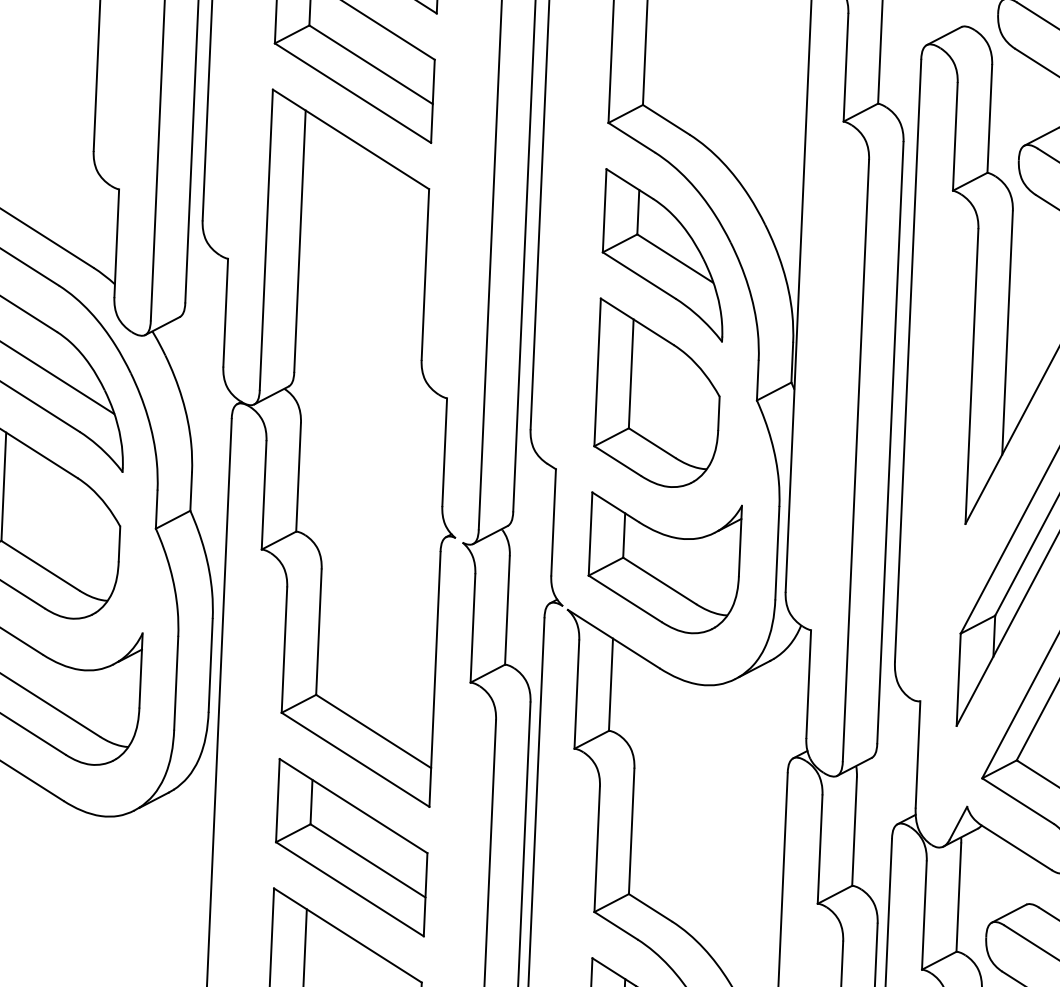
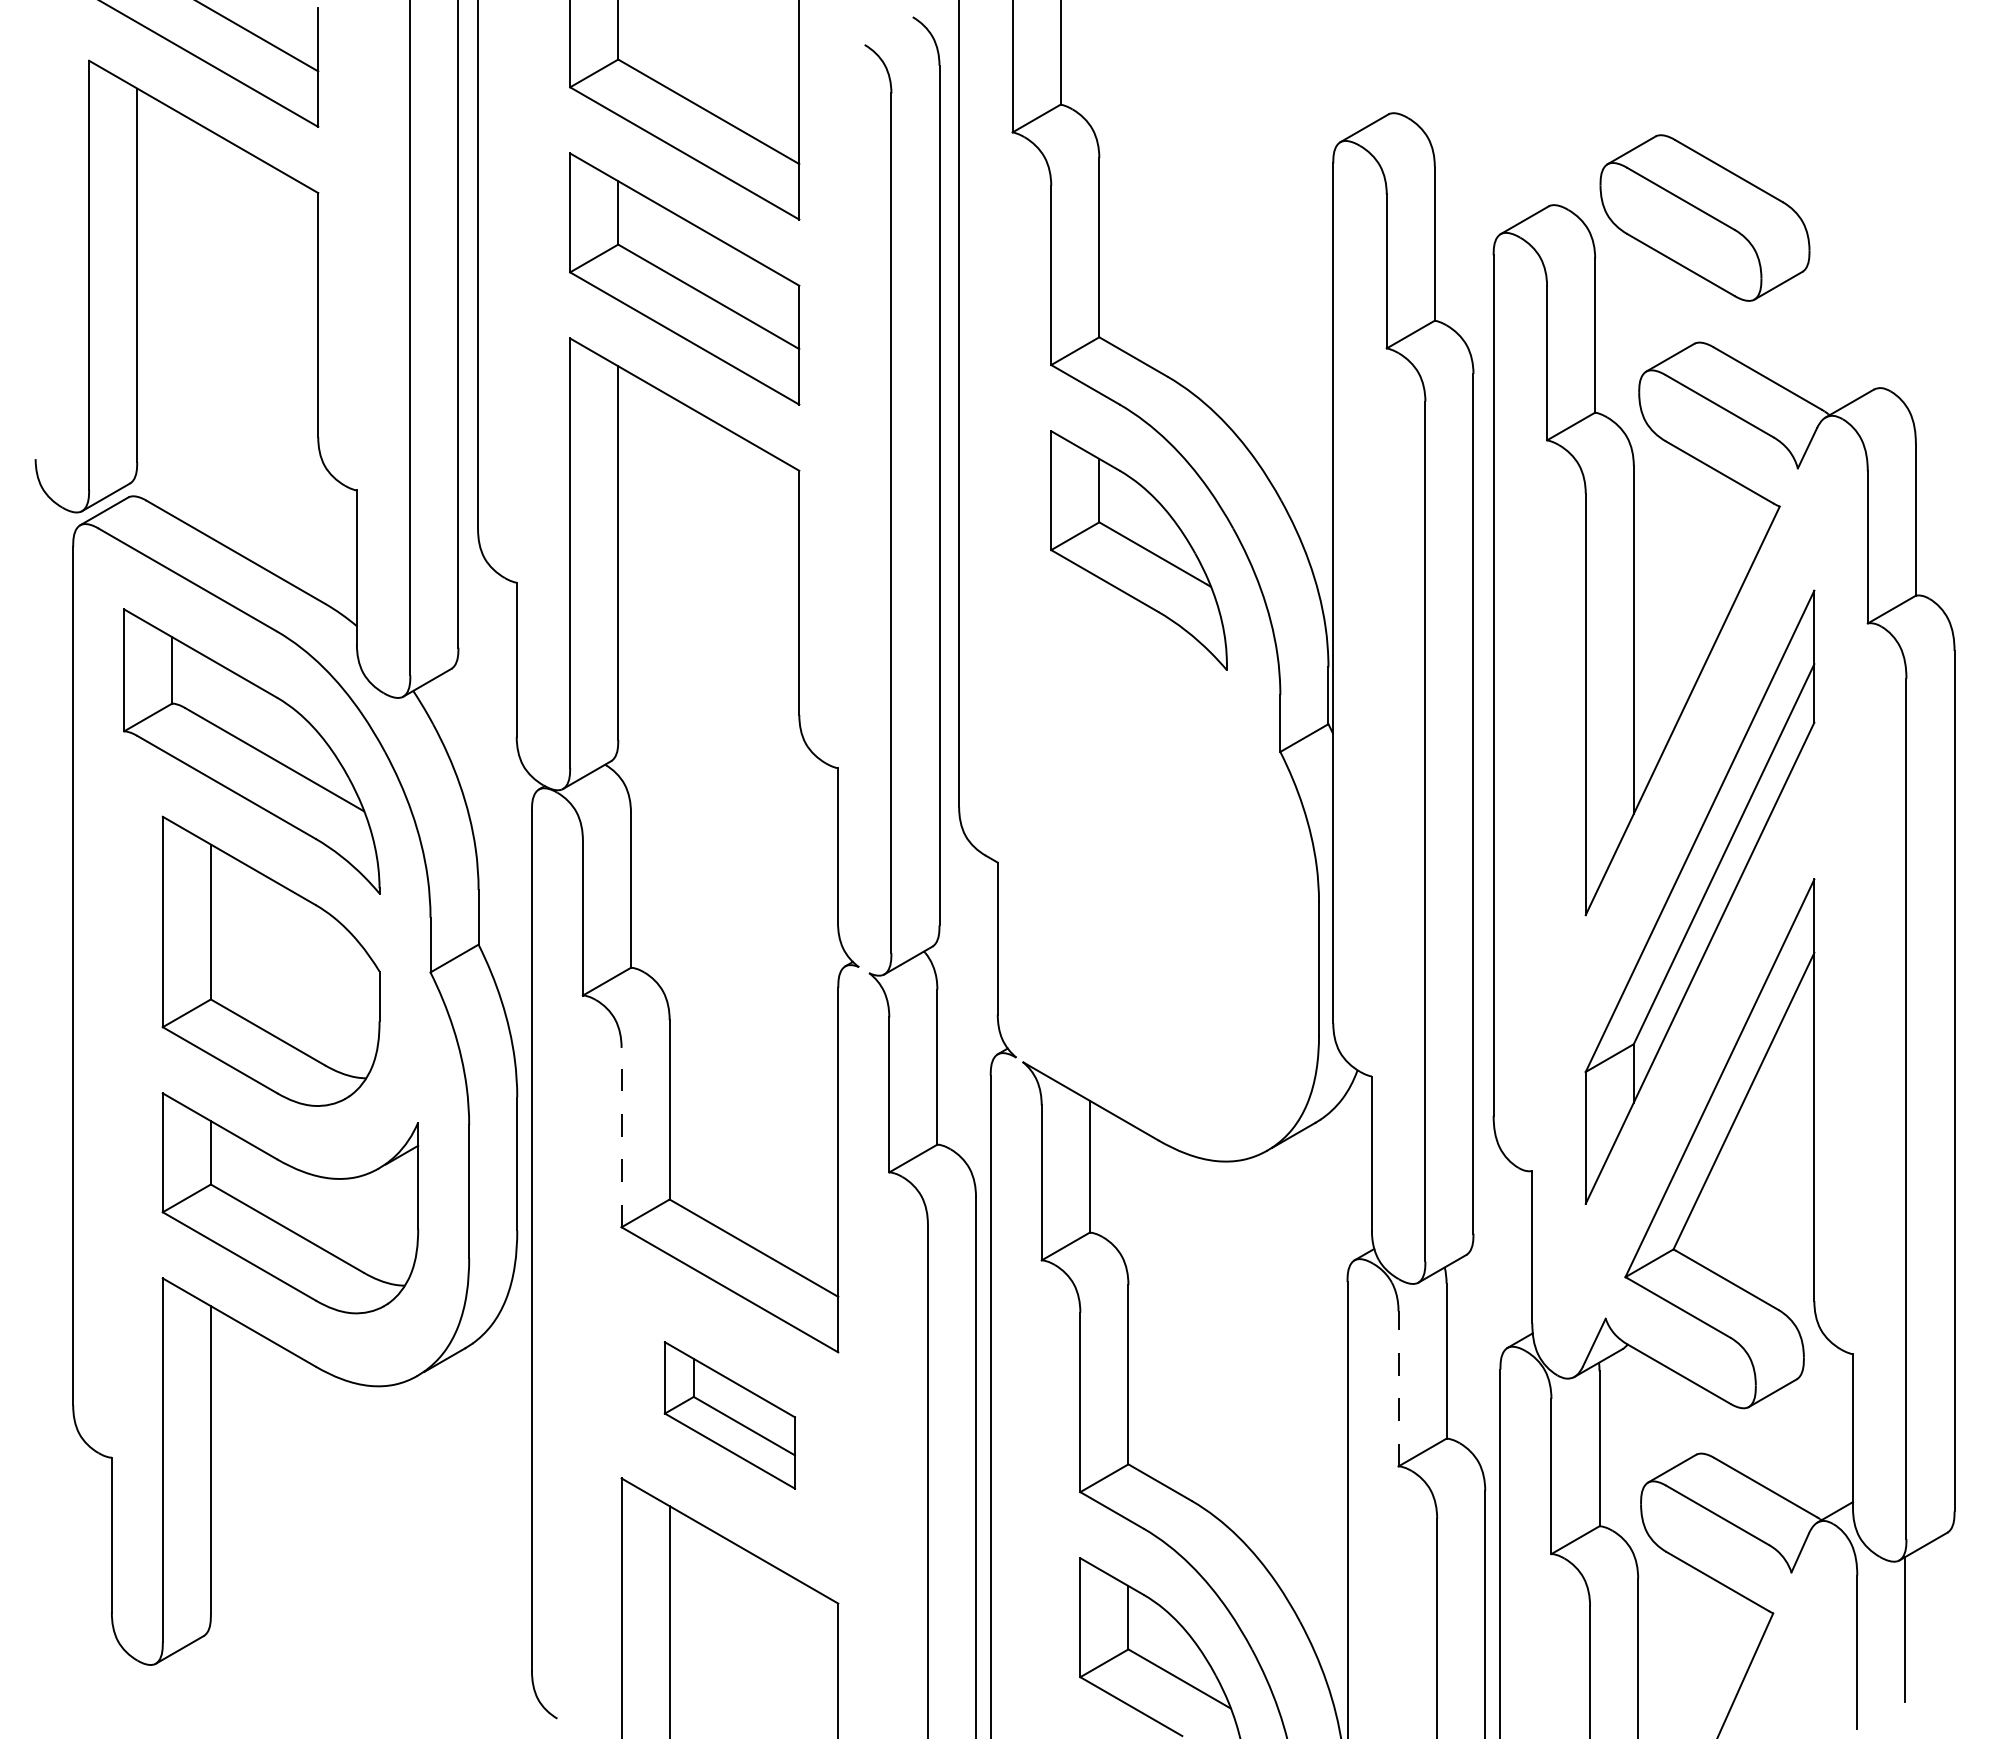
part: (657, 393) -> (1138, 748), removed
part: (664, 563) -> (1158, 990), removed
line: (284, 650) -> (621, 1137), solid -> dashed
part: (351, 847) -> (729, 1415), size x0.6
line: (820, 849) -> (1398, 1388), solid -> dashed

